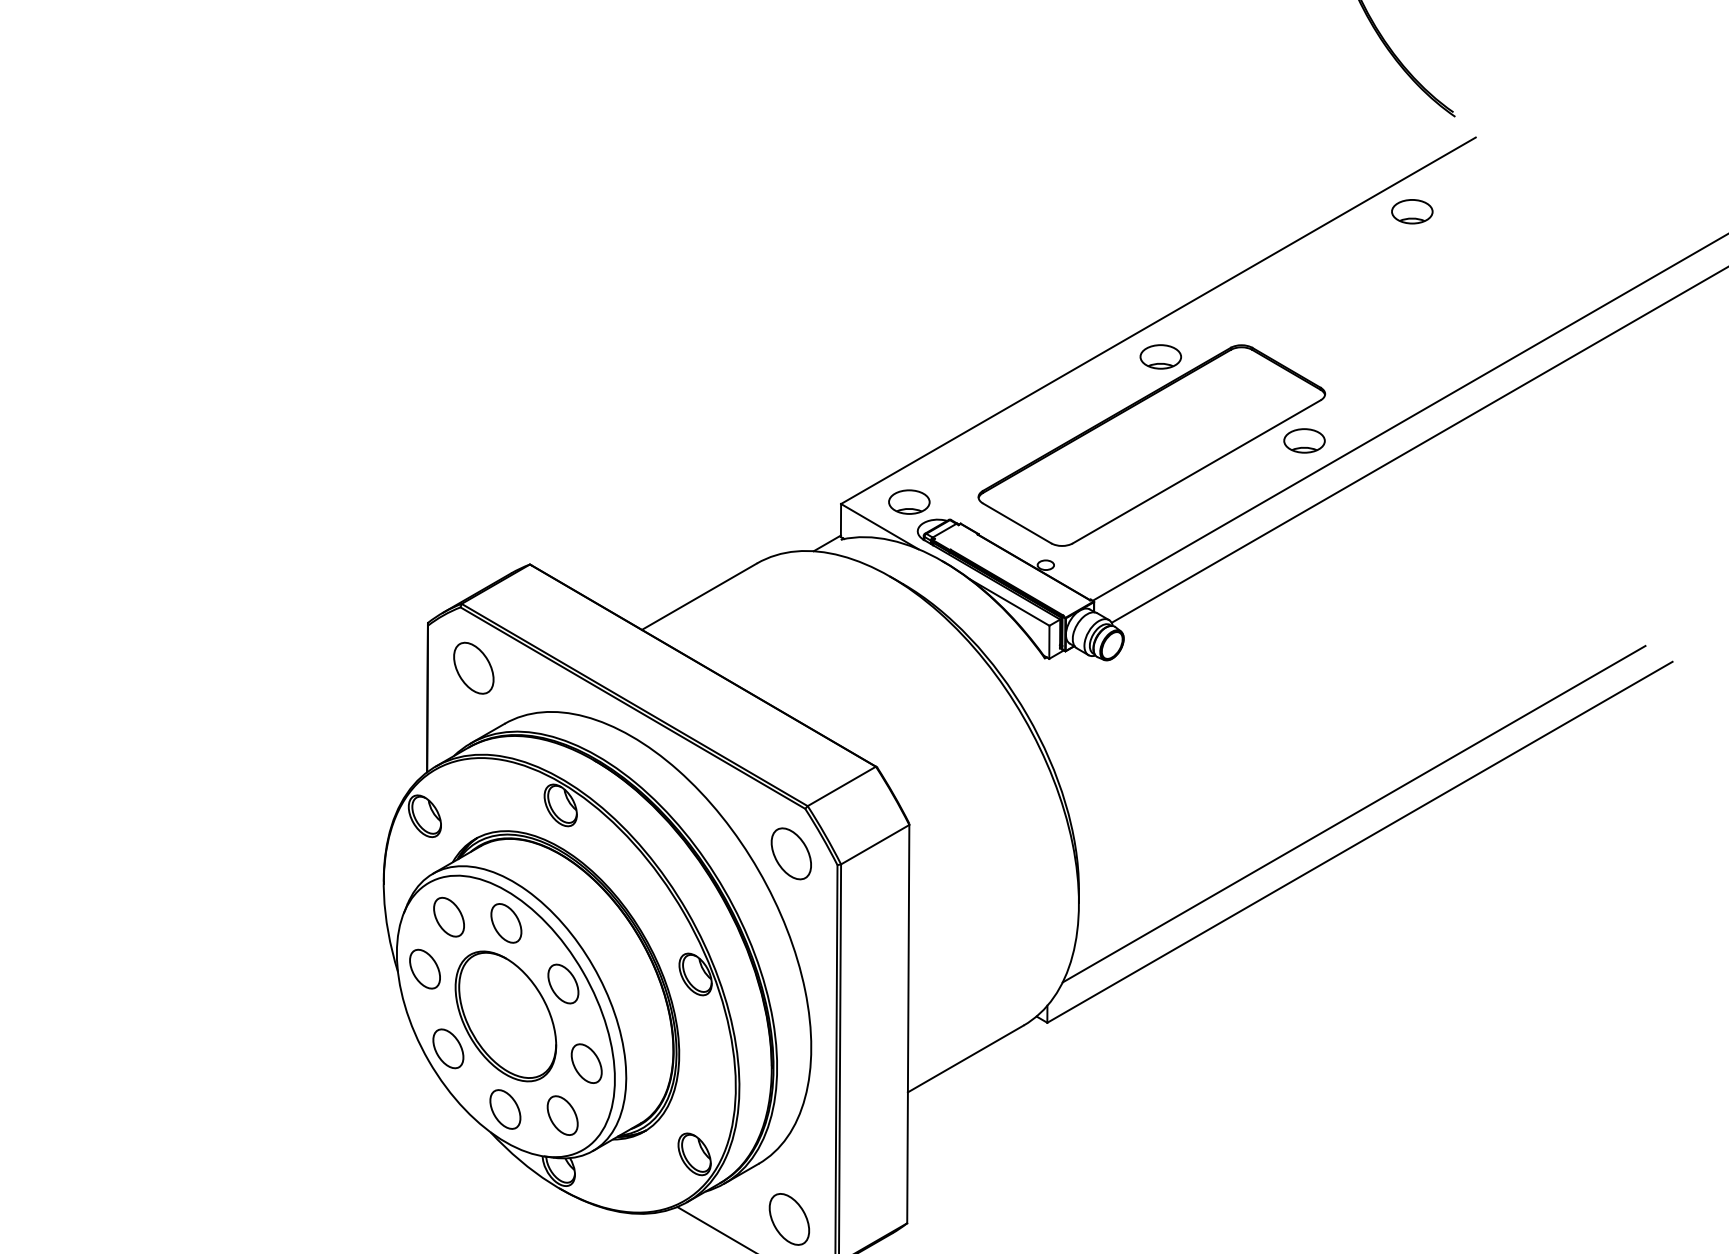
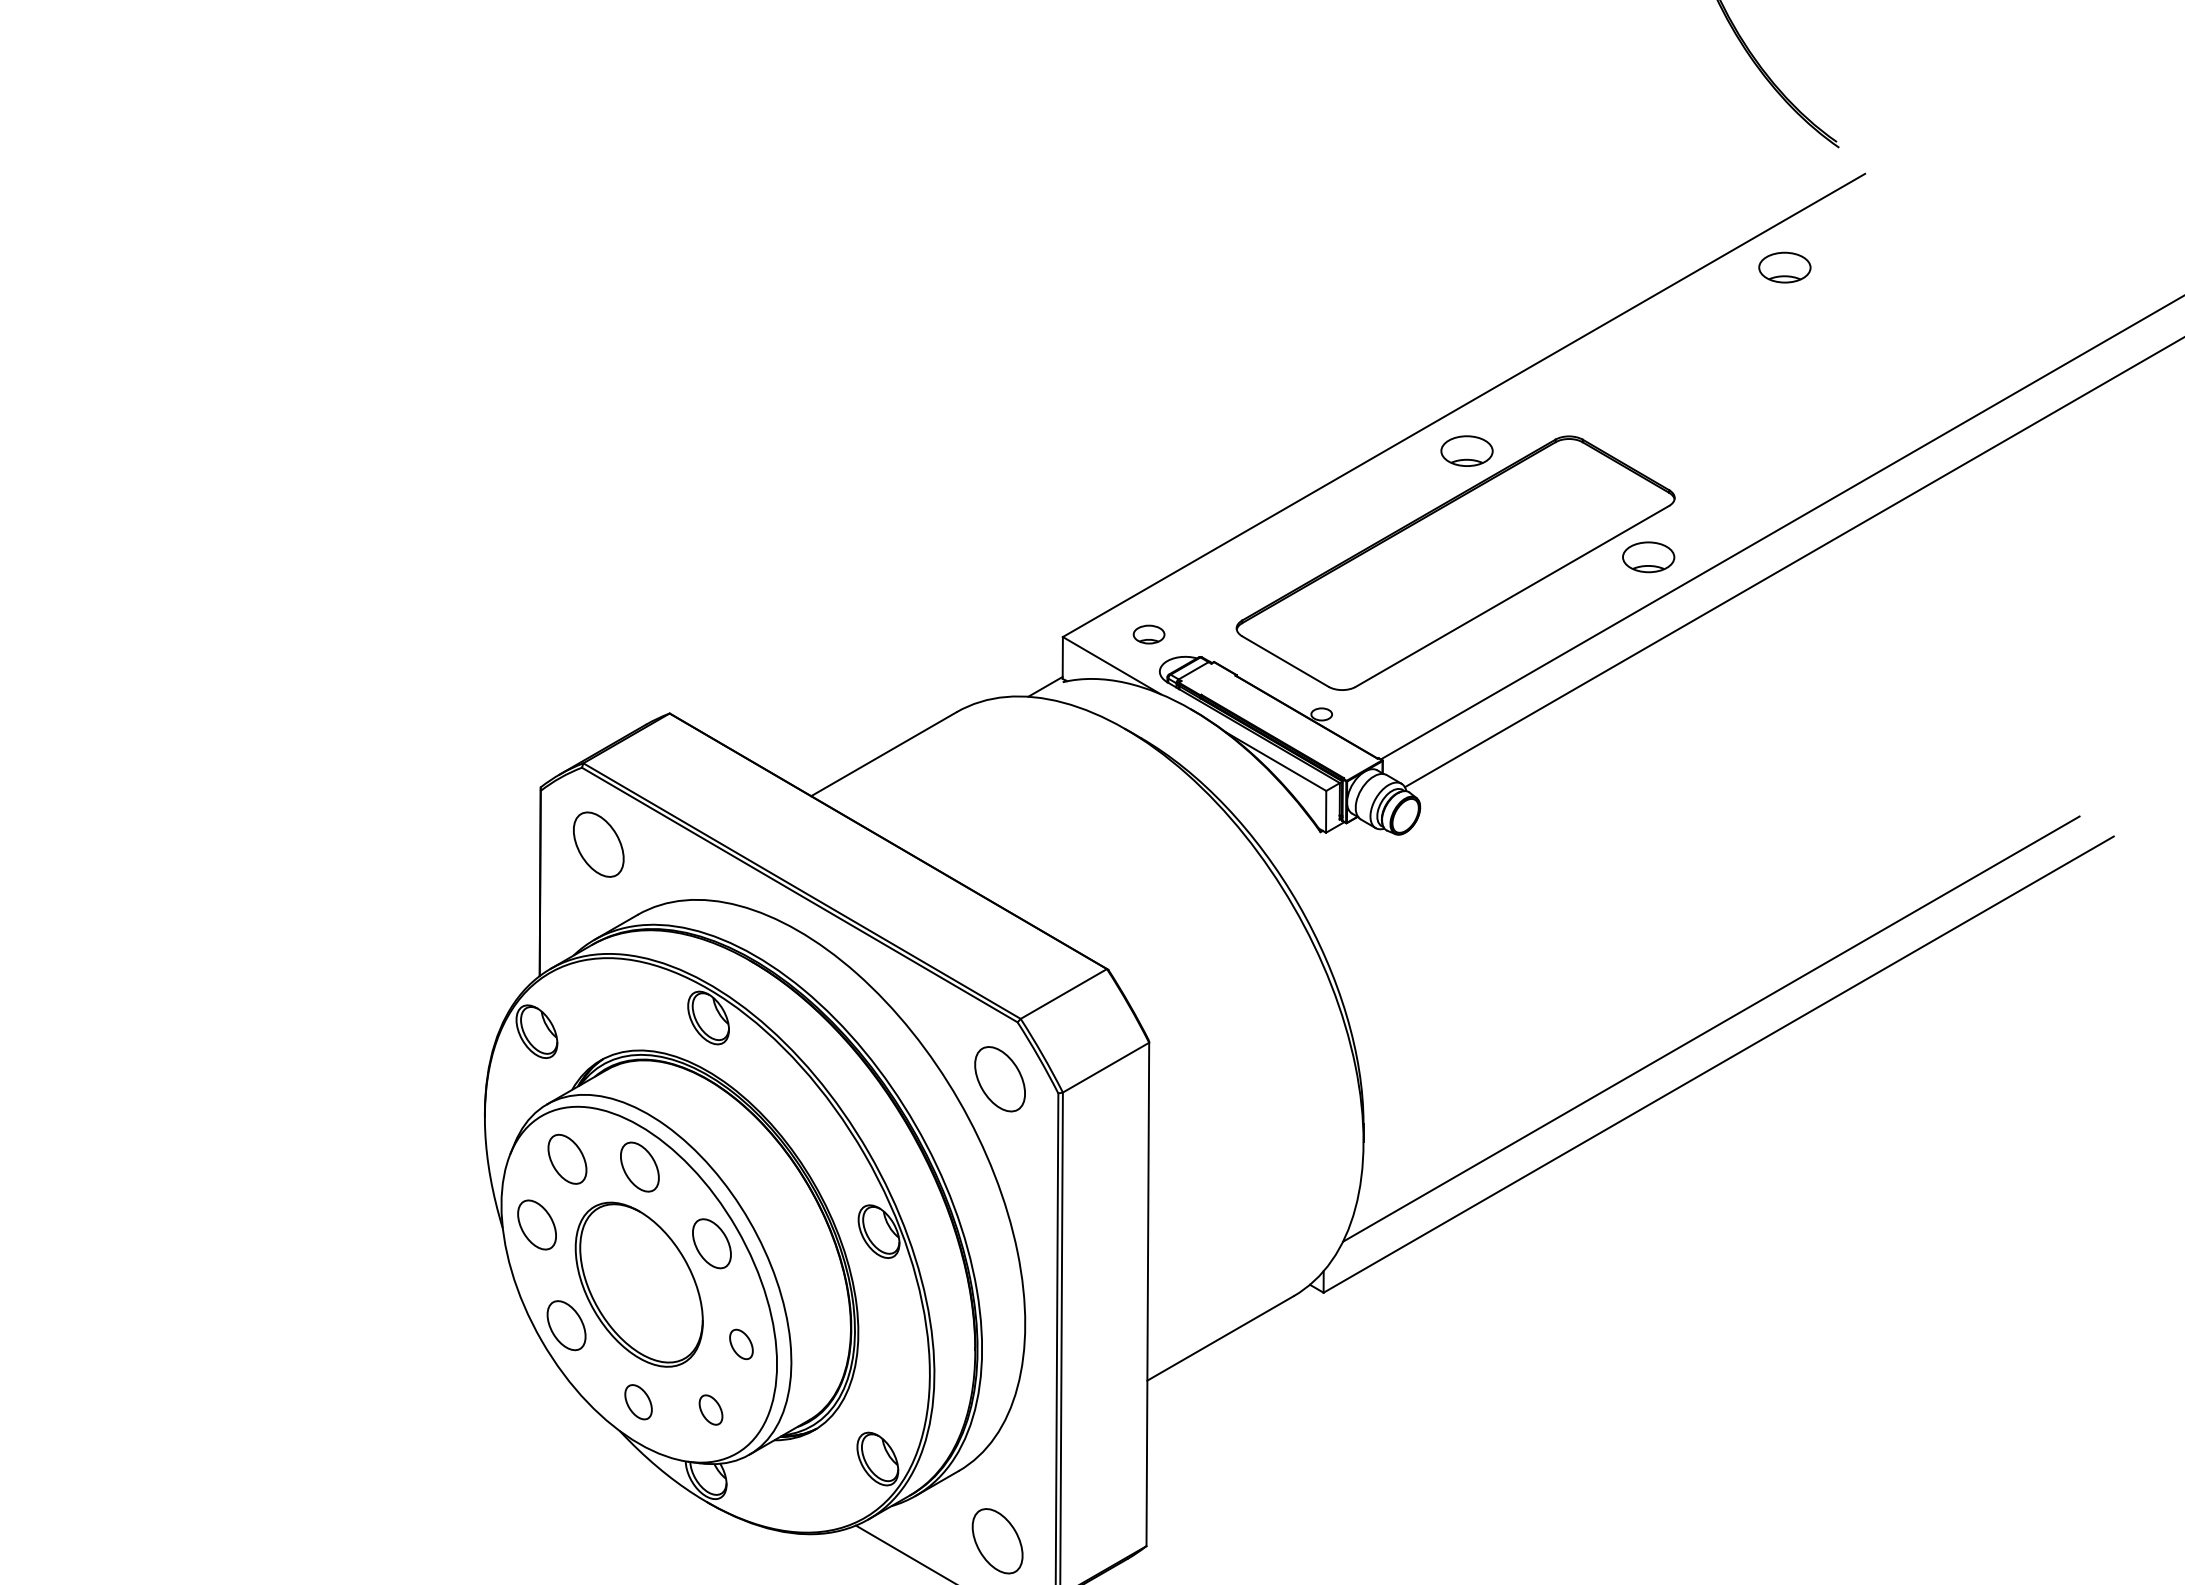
part: (908, 501) -> (1148, 634), size x0.6
part: (586, 1063) -> (741, 1344), size x0.6
part: (505, 1108) -> (638, 1401), size x0.7
part: (562, 1115) -> (710, 1409), size x0.6

